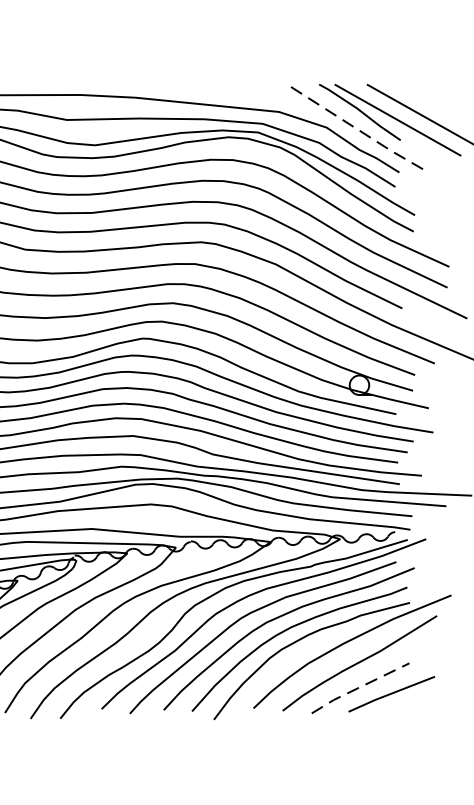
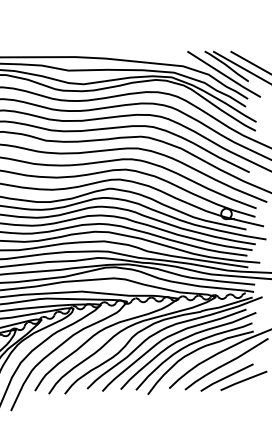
line: (355, 127) -> (224, 74), dashed -> solid
line: (359, 687) -> (226, 377), dashed -> solid

